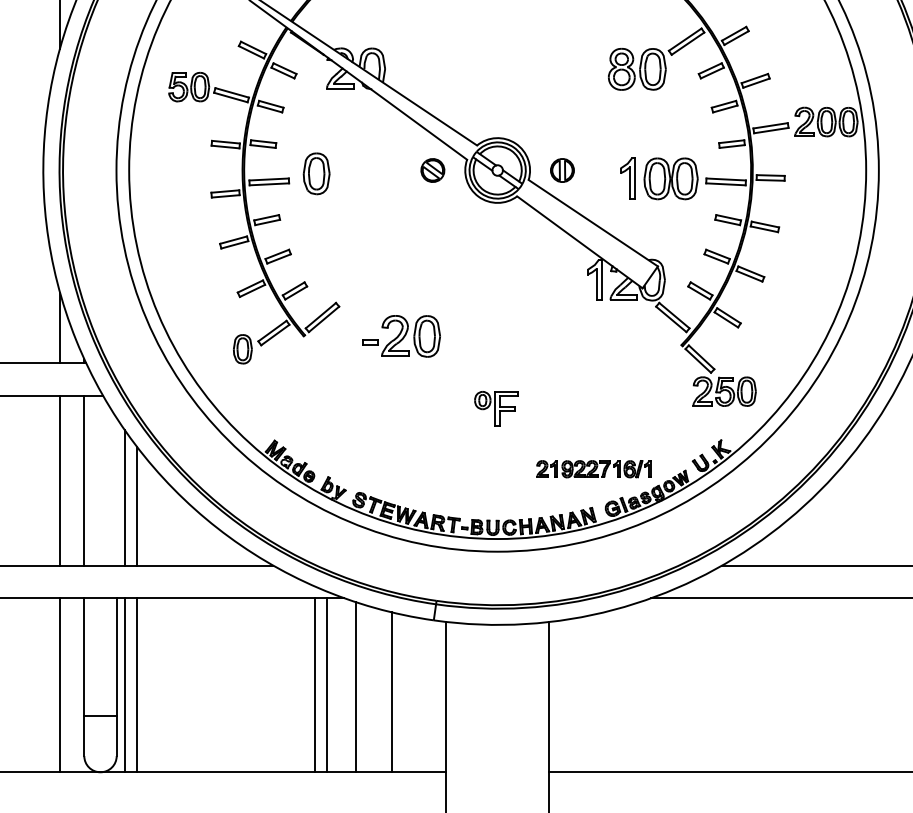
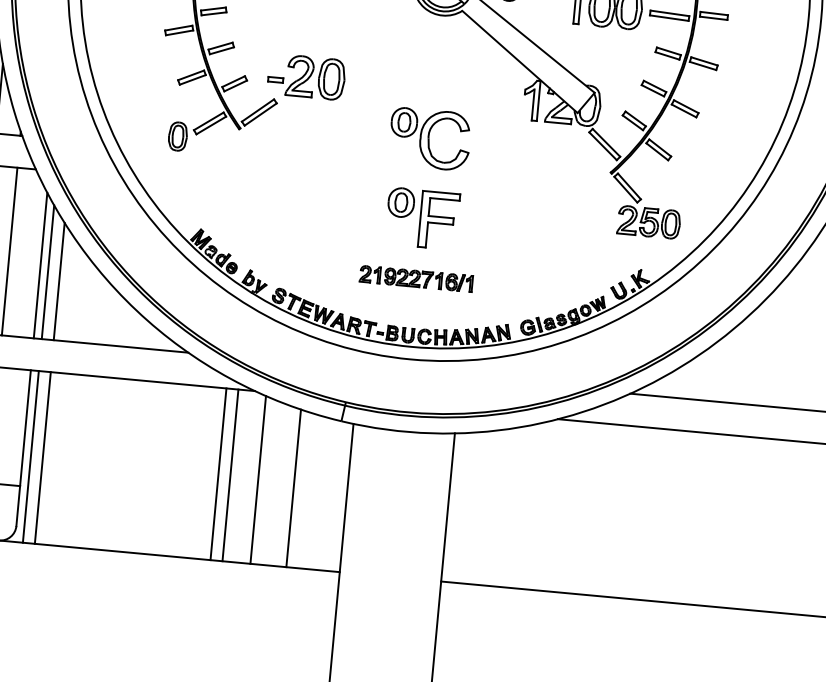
part: (496, 328) -> (429, 139), added
part: (401, 336) -> (306, 77), moved
part: (496, 408) -> (422, 218), size x1.67
part: (593, 469) -> (415, 279), moved
line: (116, 491) -> (40, 265), added

